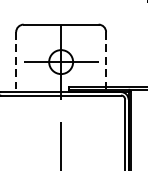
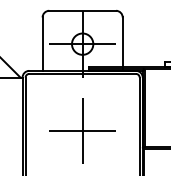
line: (16, 62) -> (42, 44), dashed -> solid
line: (105, 62) -> (122, 44), dashed -> solid
line: (60, 158) -> (82, 130), added

